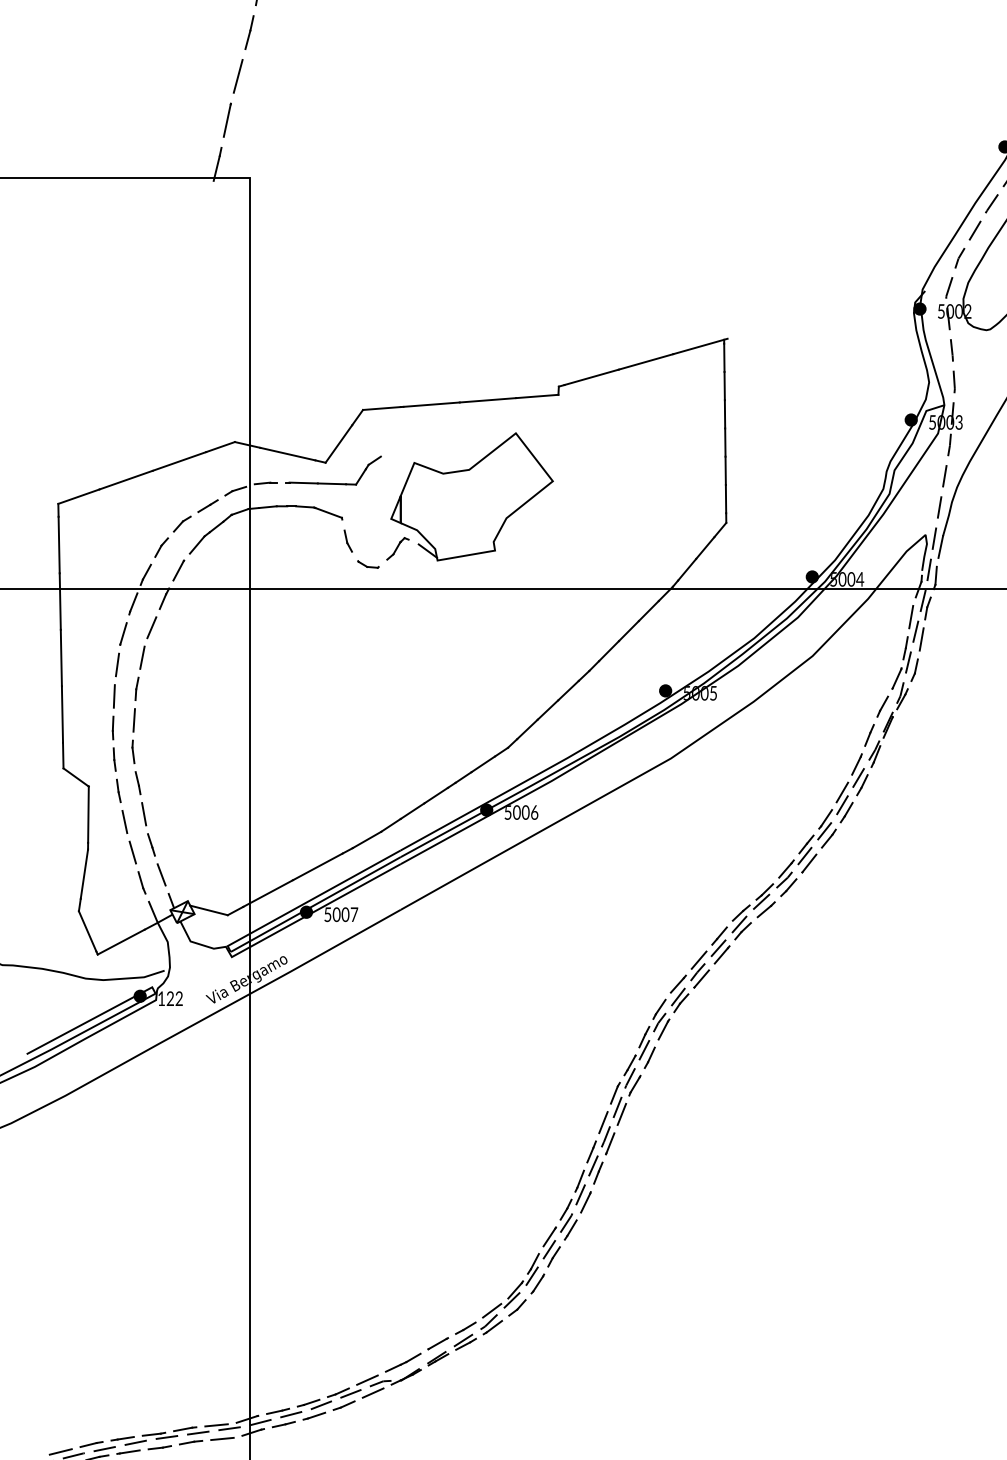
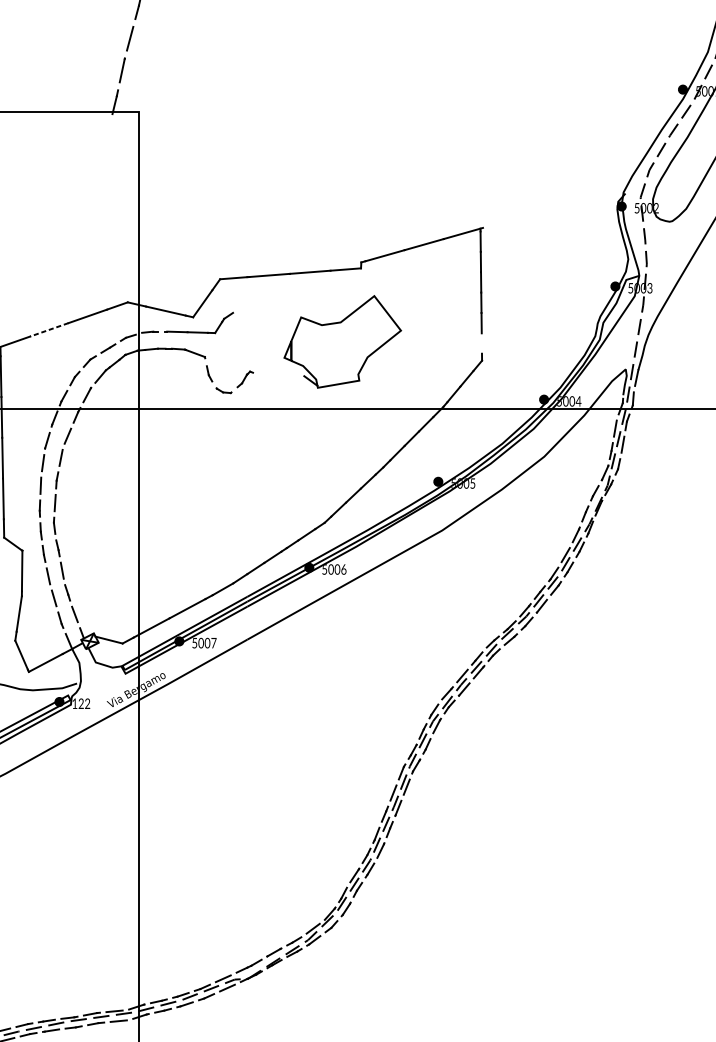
line: (125, 480) -> (48, 330), solid -> dashed
part: (471, 496) -> (342, 341), moved
line: (725, 498) -> (481, 343), removed

